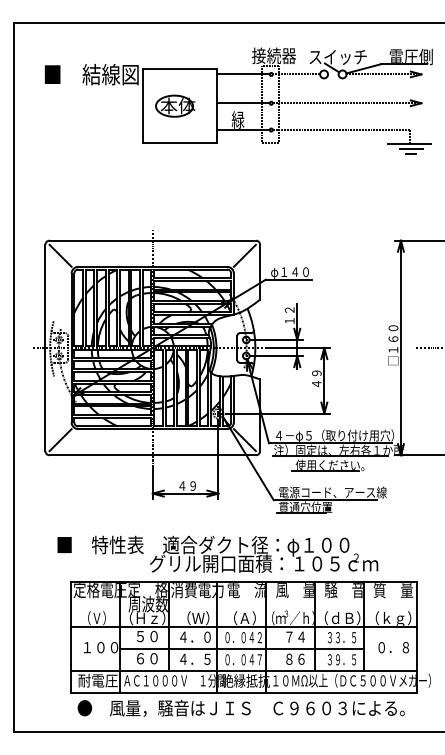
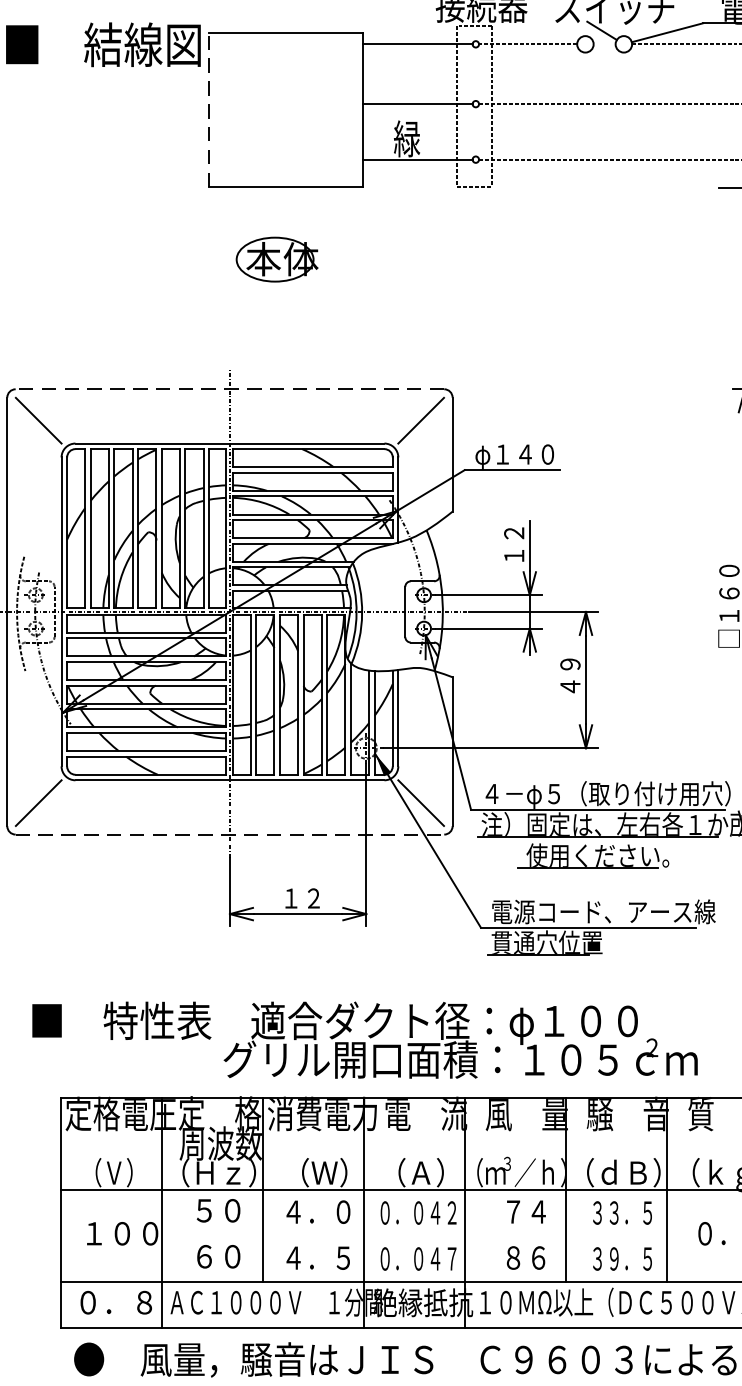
line: (142, 105) -> (208, 108), solid -> dashed
part: (175, 105) -> (277, 258), moved
line: (152, 240) -> (229, 388), solid -> dashed
line: (153, 455) -> (231, 835), solid -> dashed
text: (187, 485) -> (302, 897), ４９ -> １２
line: (241, 648) -> (414, 1235), removed
text: (97, 680) -> (115, 1301), 耐電圧 -> ０．８

